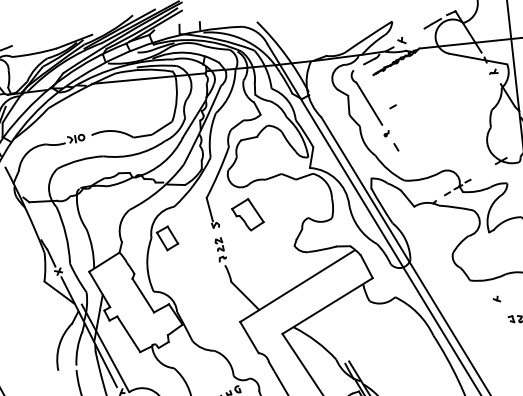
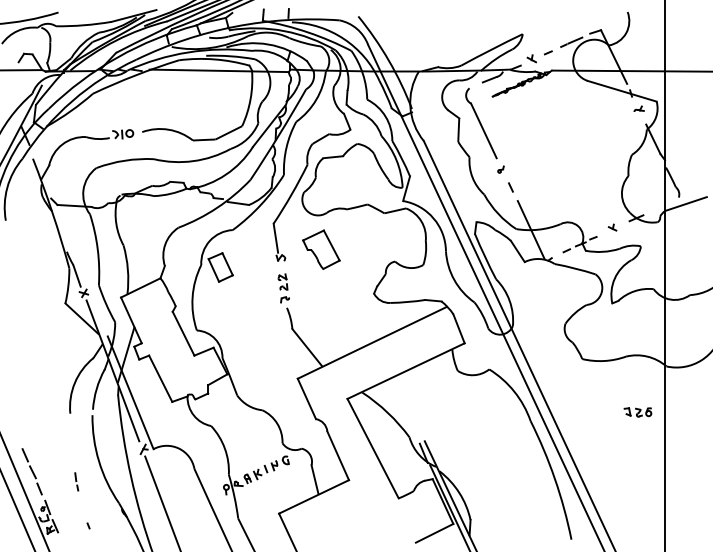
line: (393, 106) -> (548, 52), moved
line: (416, 179) -> (530, 229), added
part: (496, 299) -> (612, 227), moved

